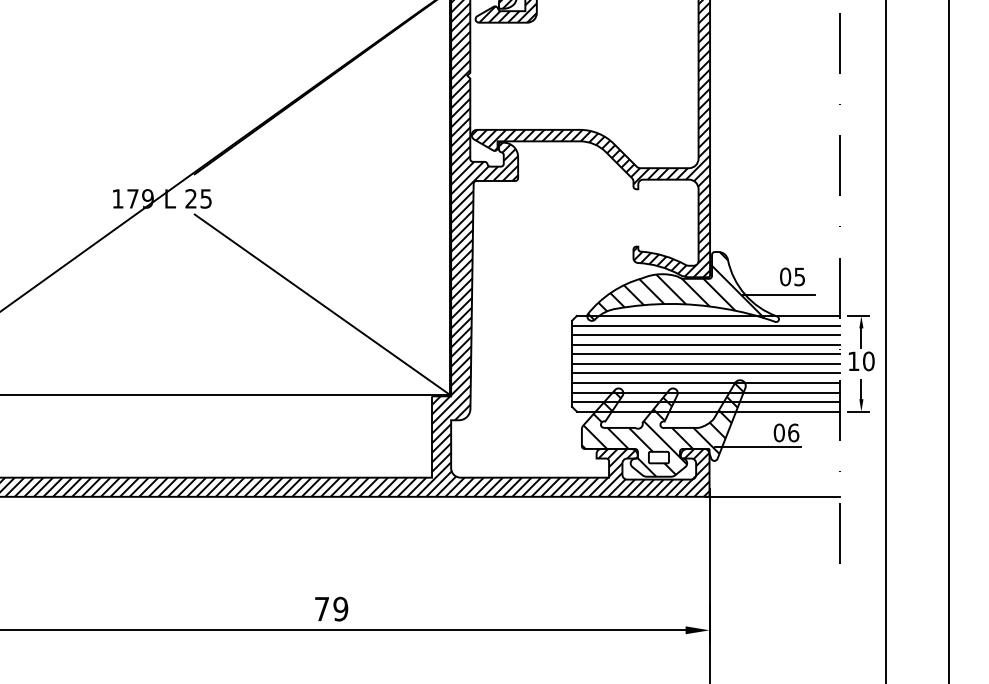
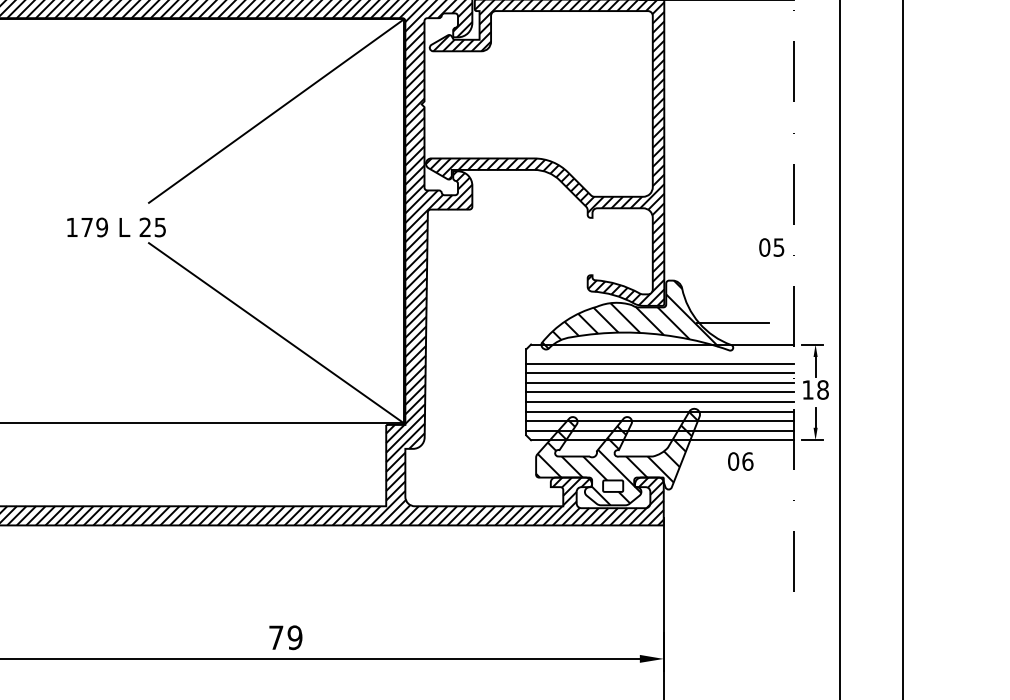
text: (792, 276) -> (771, 247), moved
line: (706, 325) -> (660, 354), removed
text: (868, 360) -> (822, 389), 10 -> 18
line: (758, 446) -> (712, 475), removed
line: (773, 496) -> (727, 525), removed

